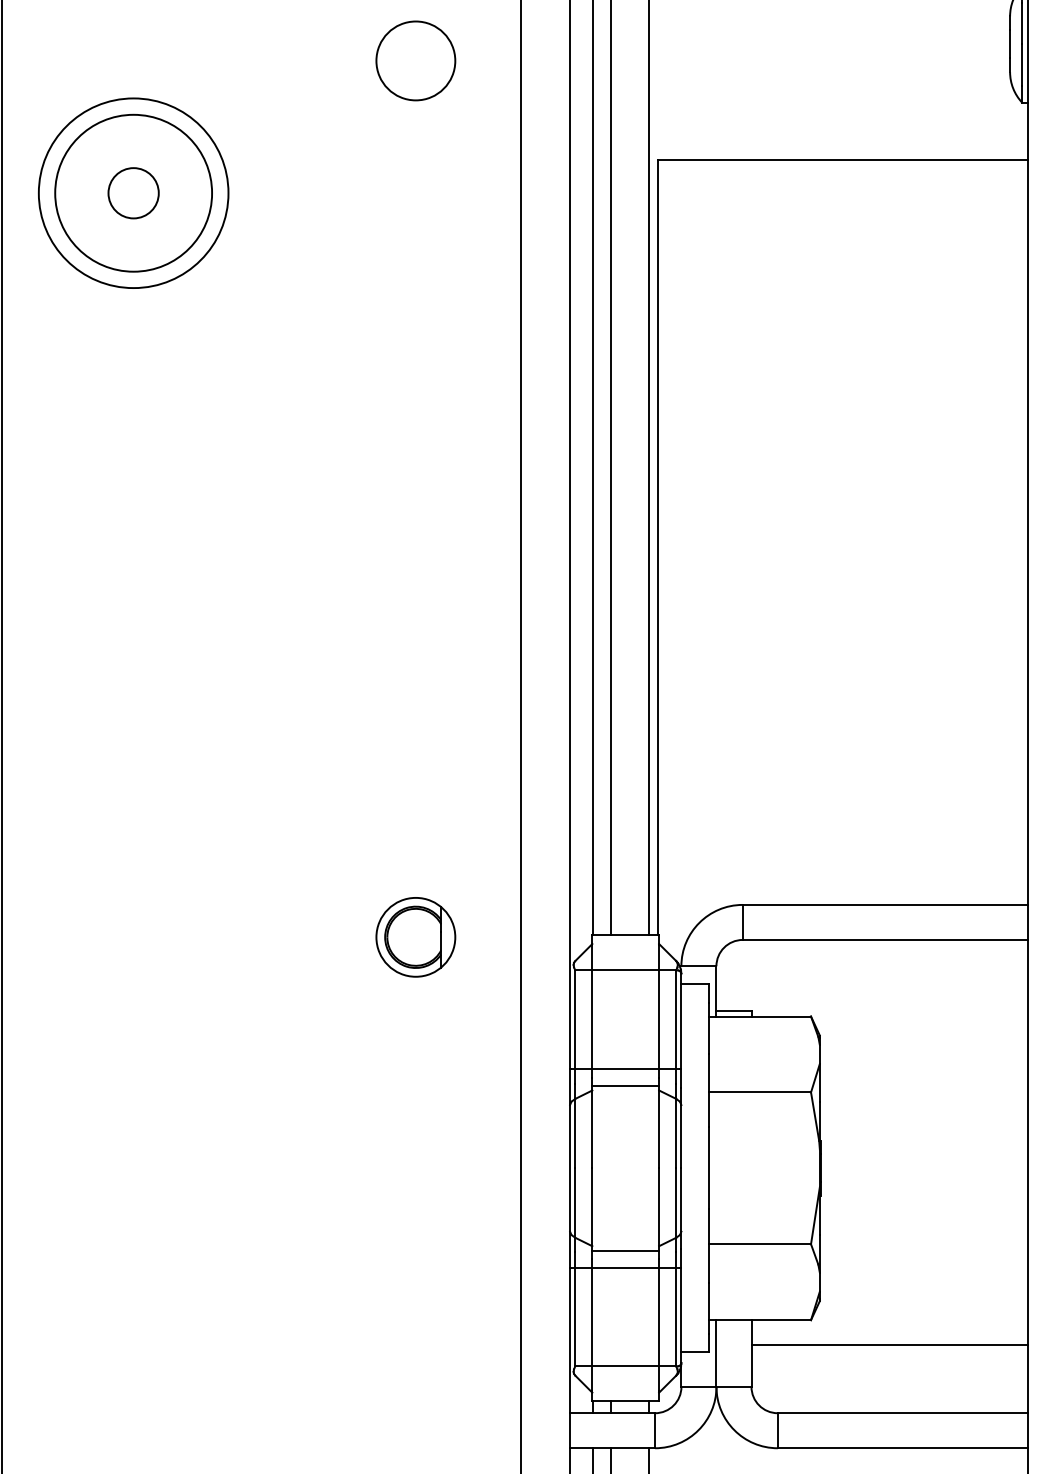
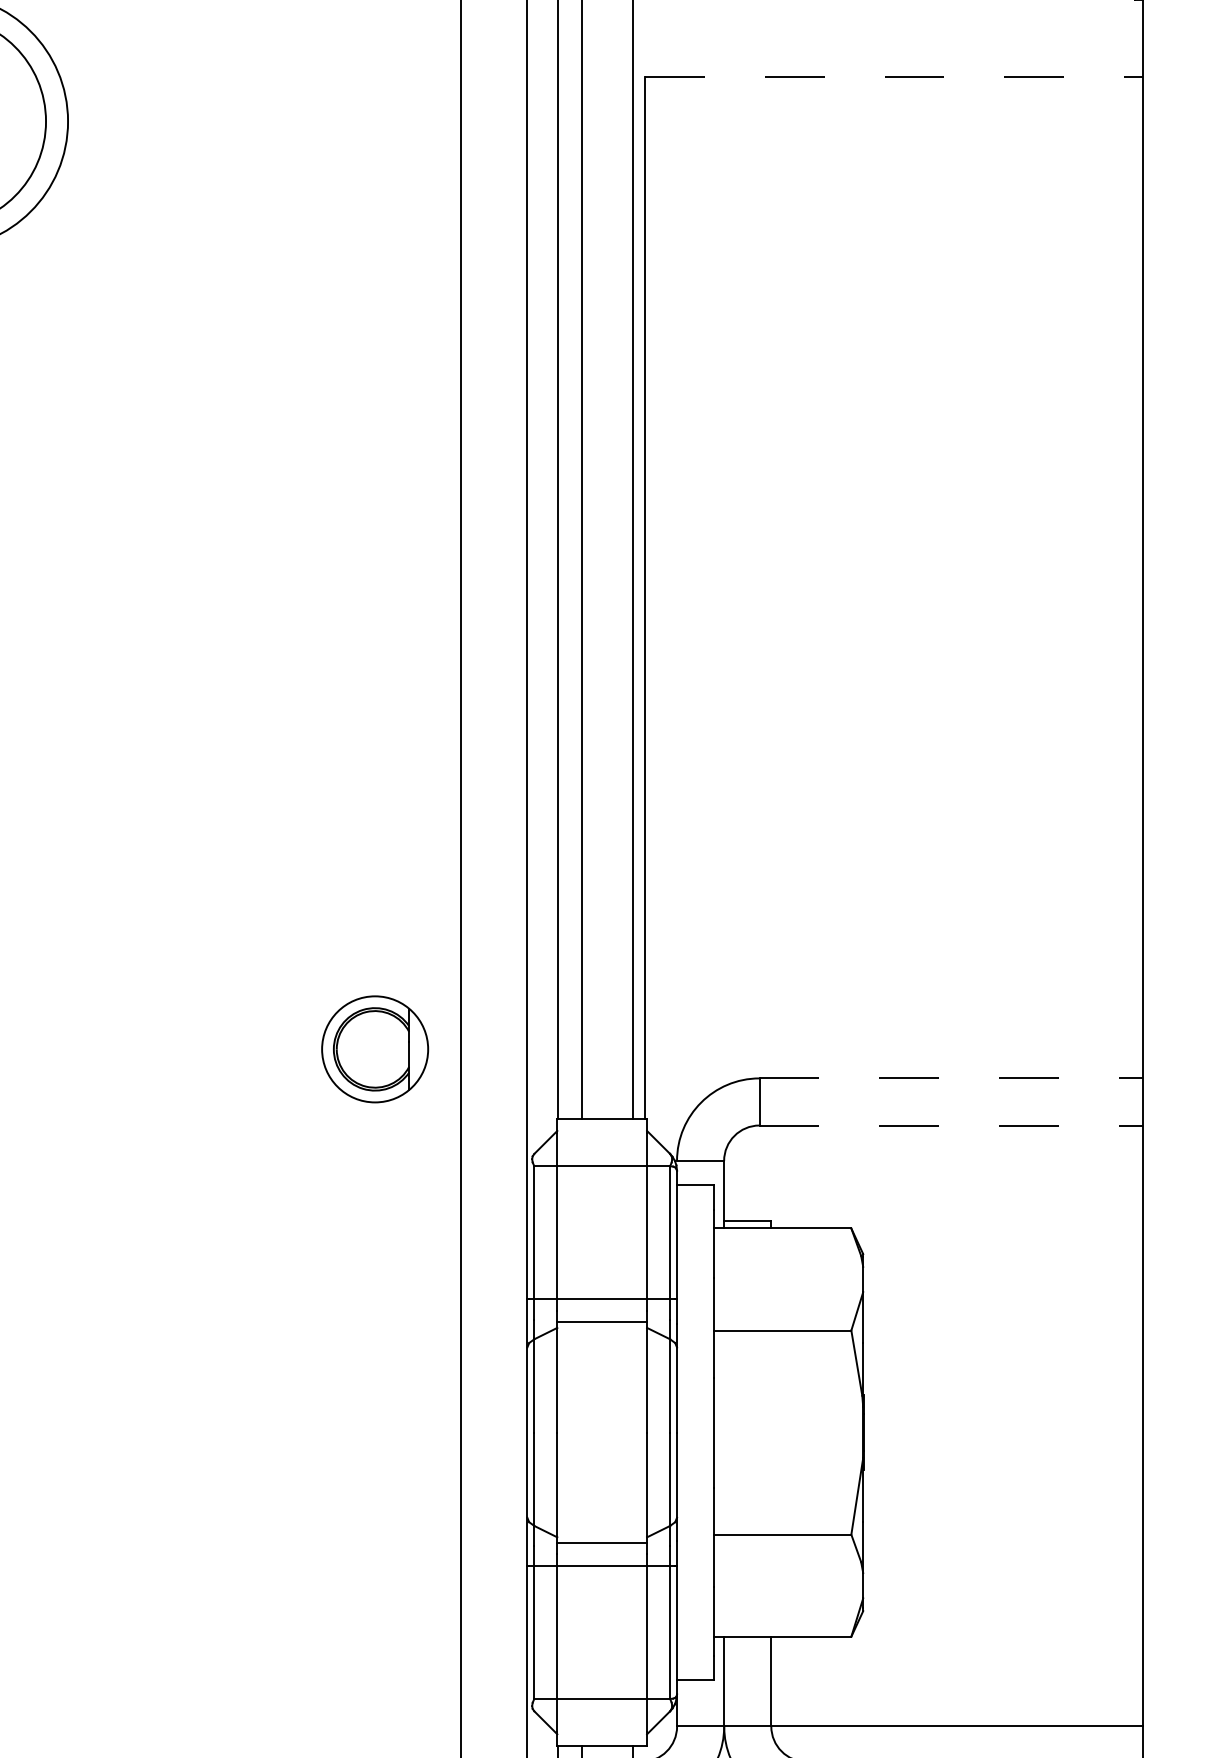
line: (843, 160) -> (894, 77), solid -> dashed
line: (885, 904) -> (951, 1077), solid -> dashed
part: (415, 937) -> (374, 1049), moved
line: (885, 939) -> (951, 1124), solid -> dashed
line: (889, 1344) -> (956, 1725), moved

